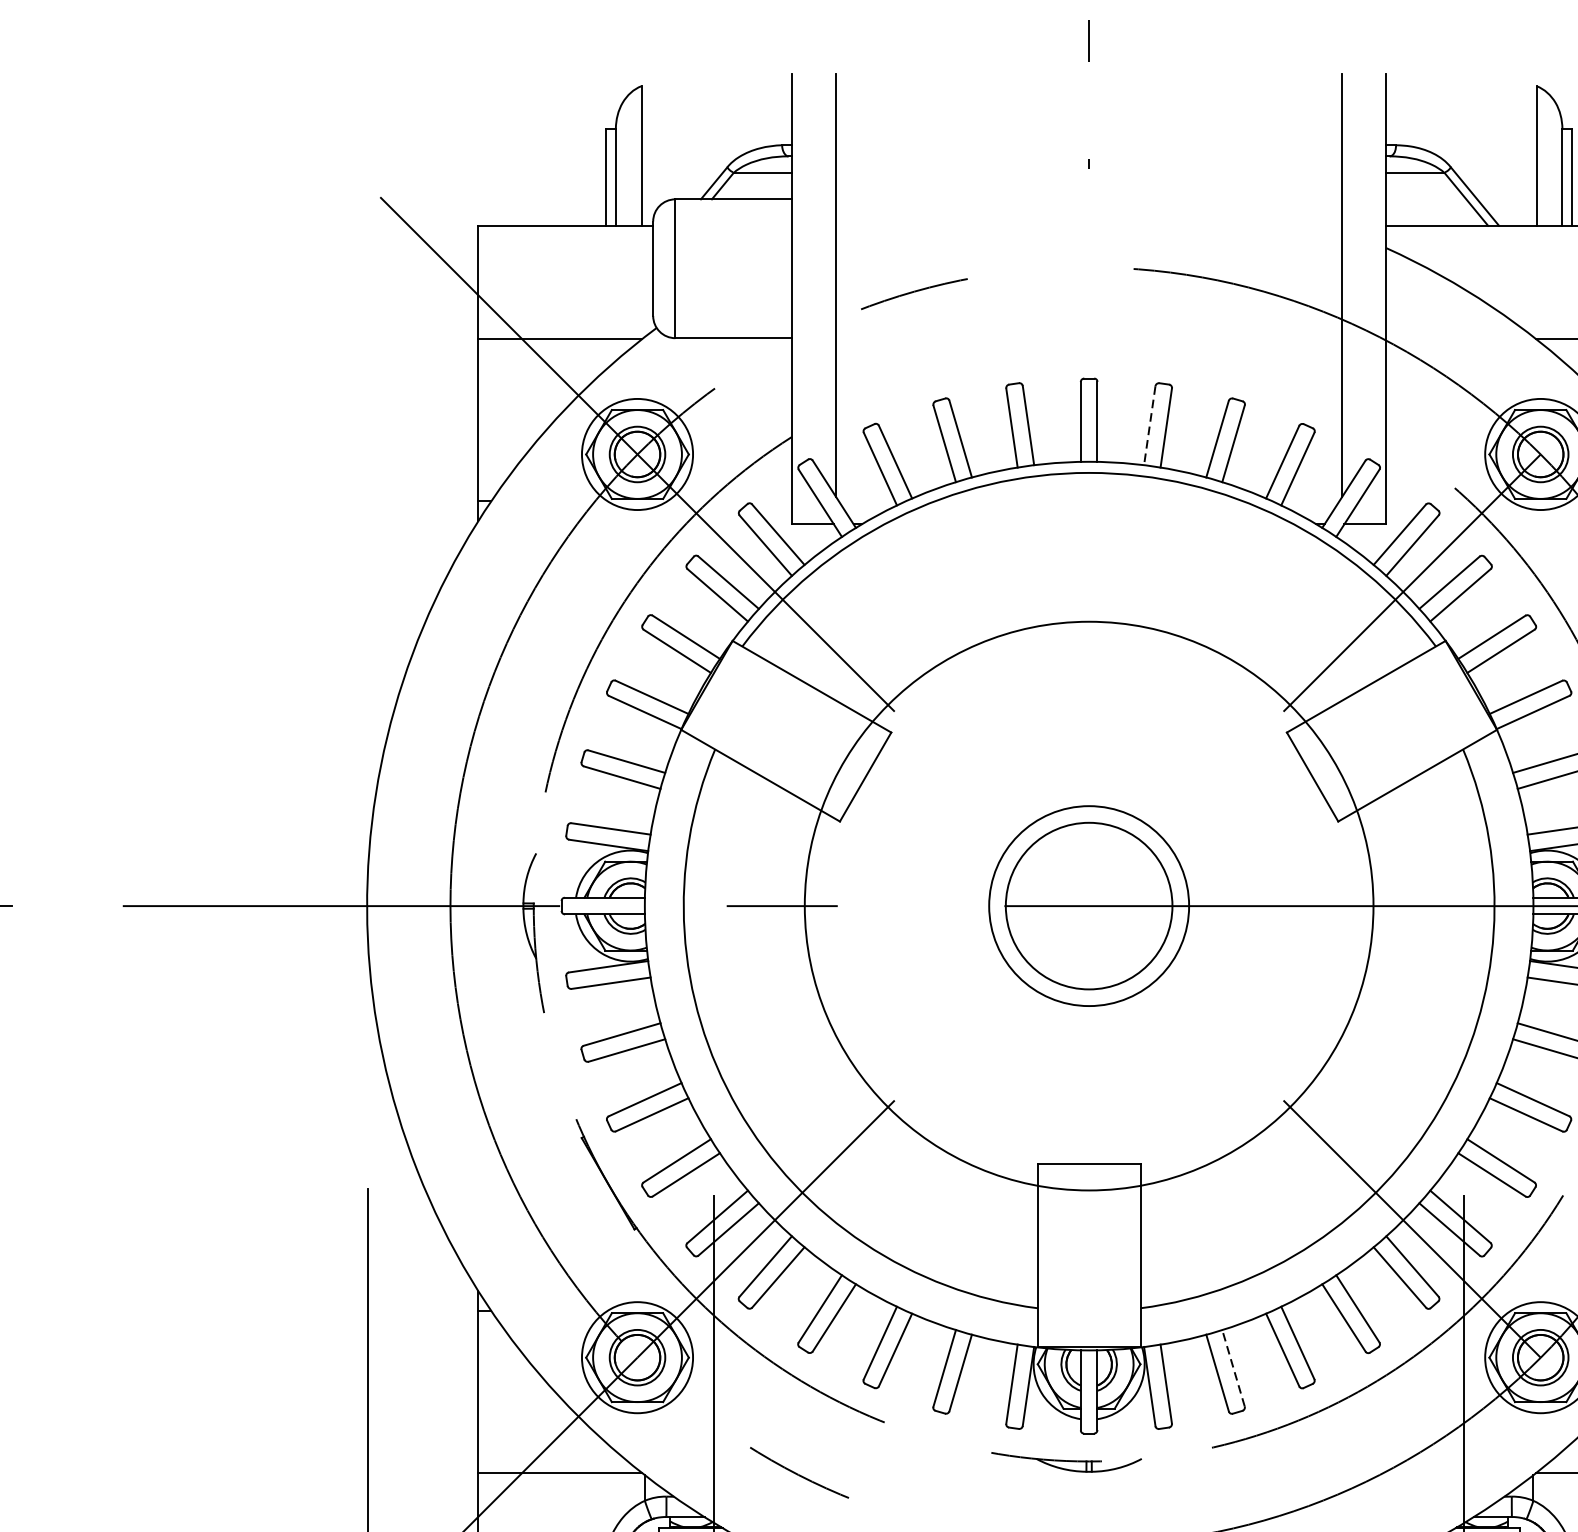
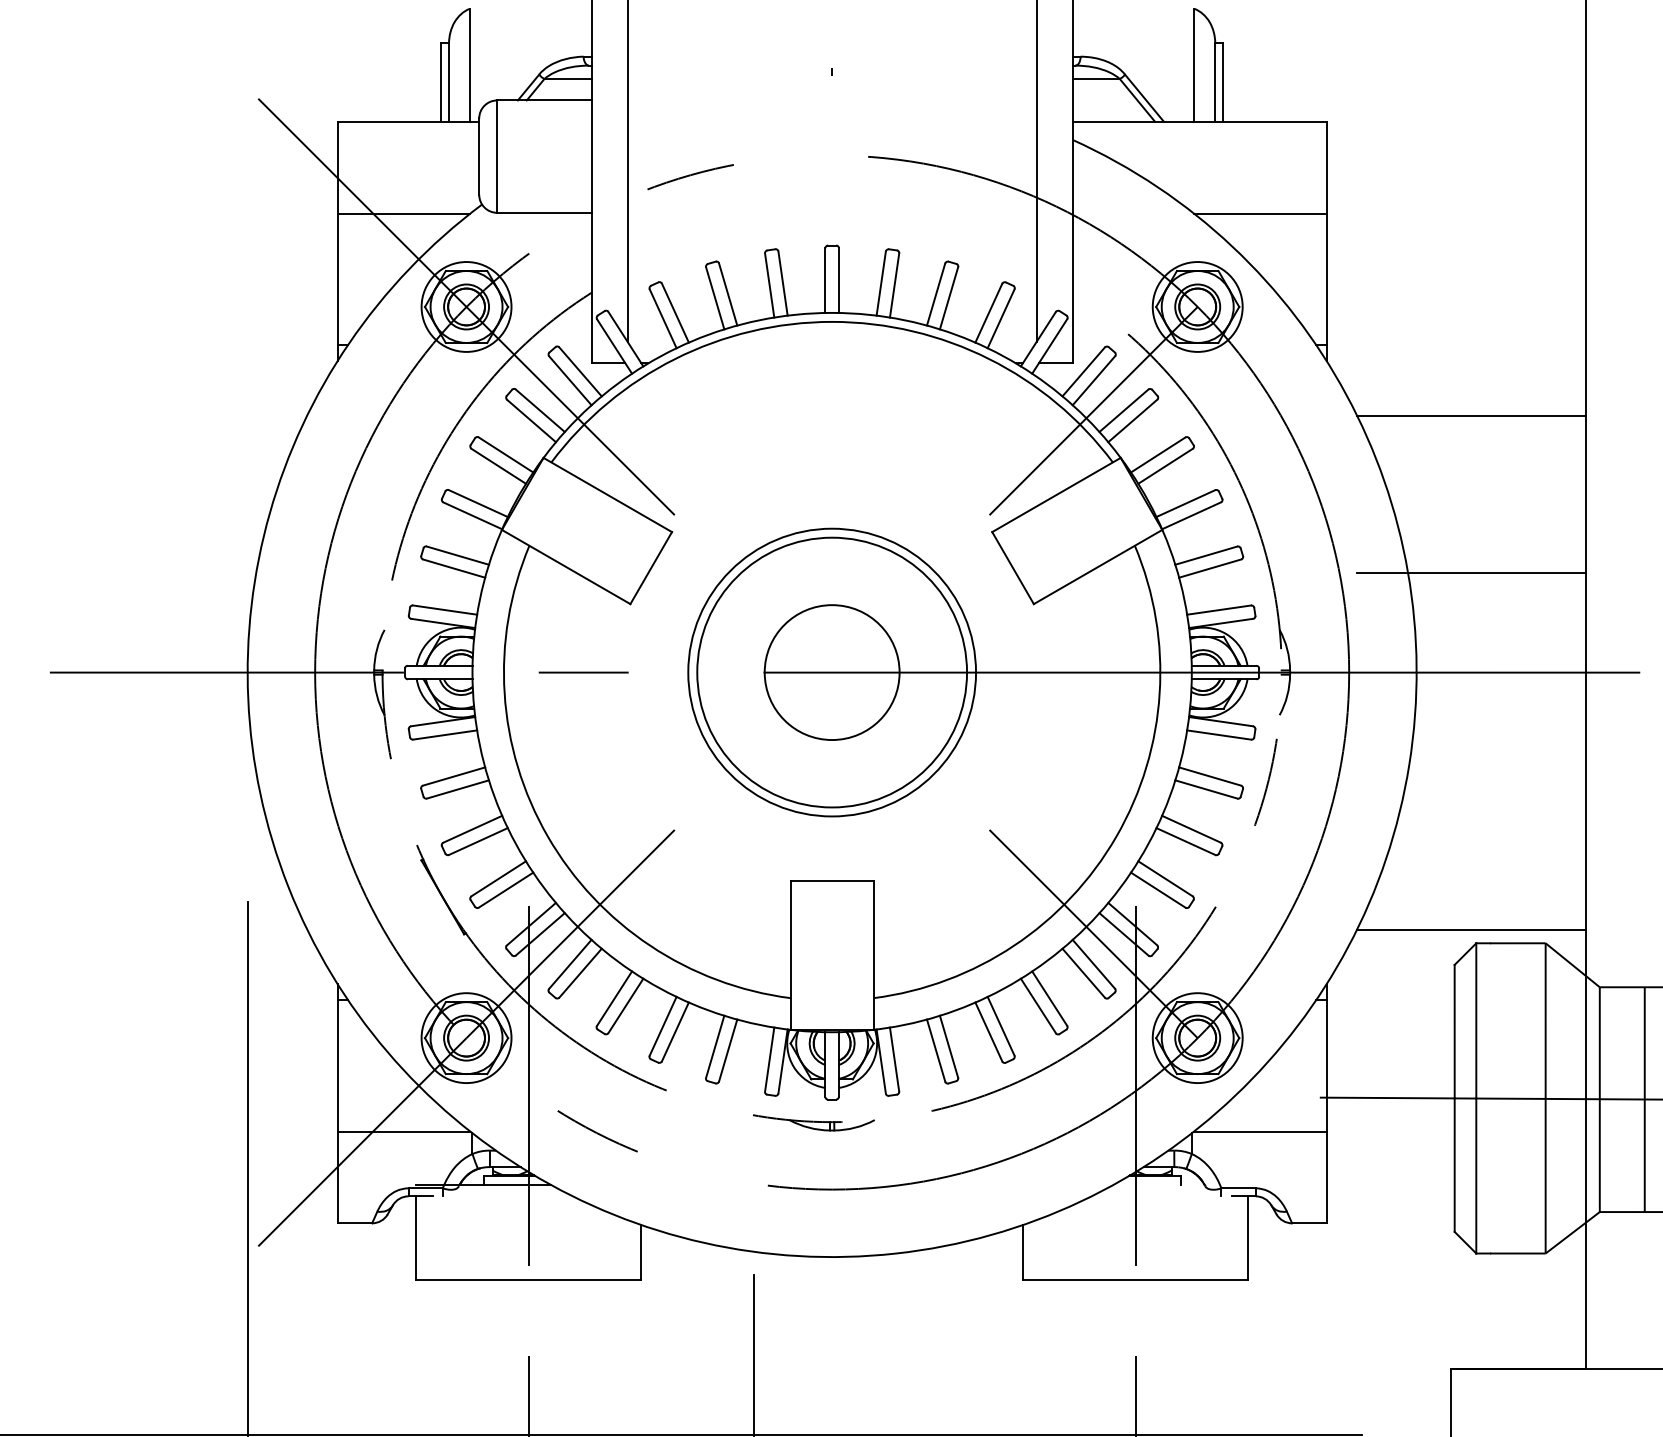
line: (1150, 426) -> (881, 284), dashed -> solid
circle: (1089, 906) -> (832, 672), size x0.62
circle: (1089, 906) -> (832, 672), size x1.67
line: (1232, 1368) -> (948, 1046), dashed -> solid

